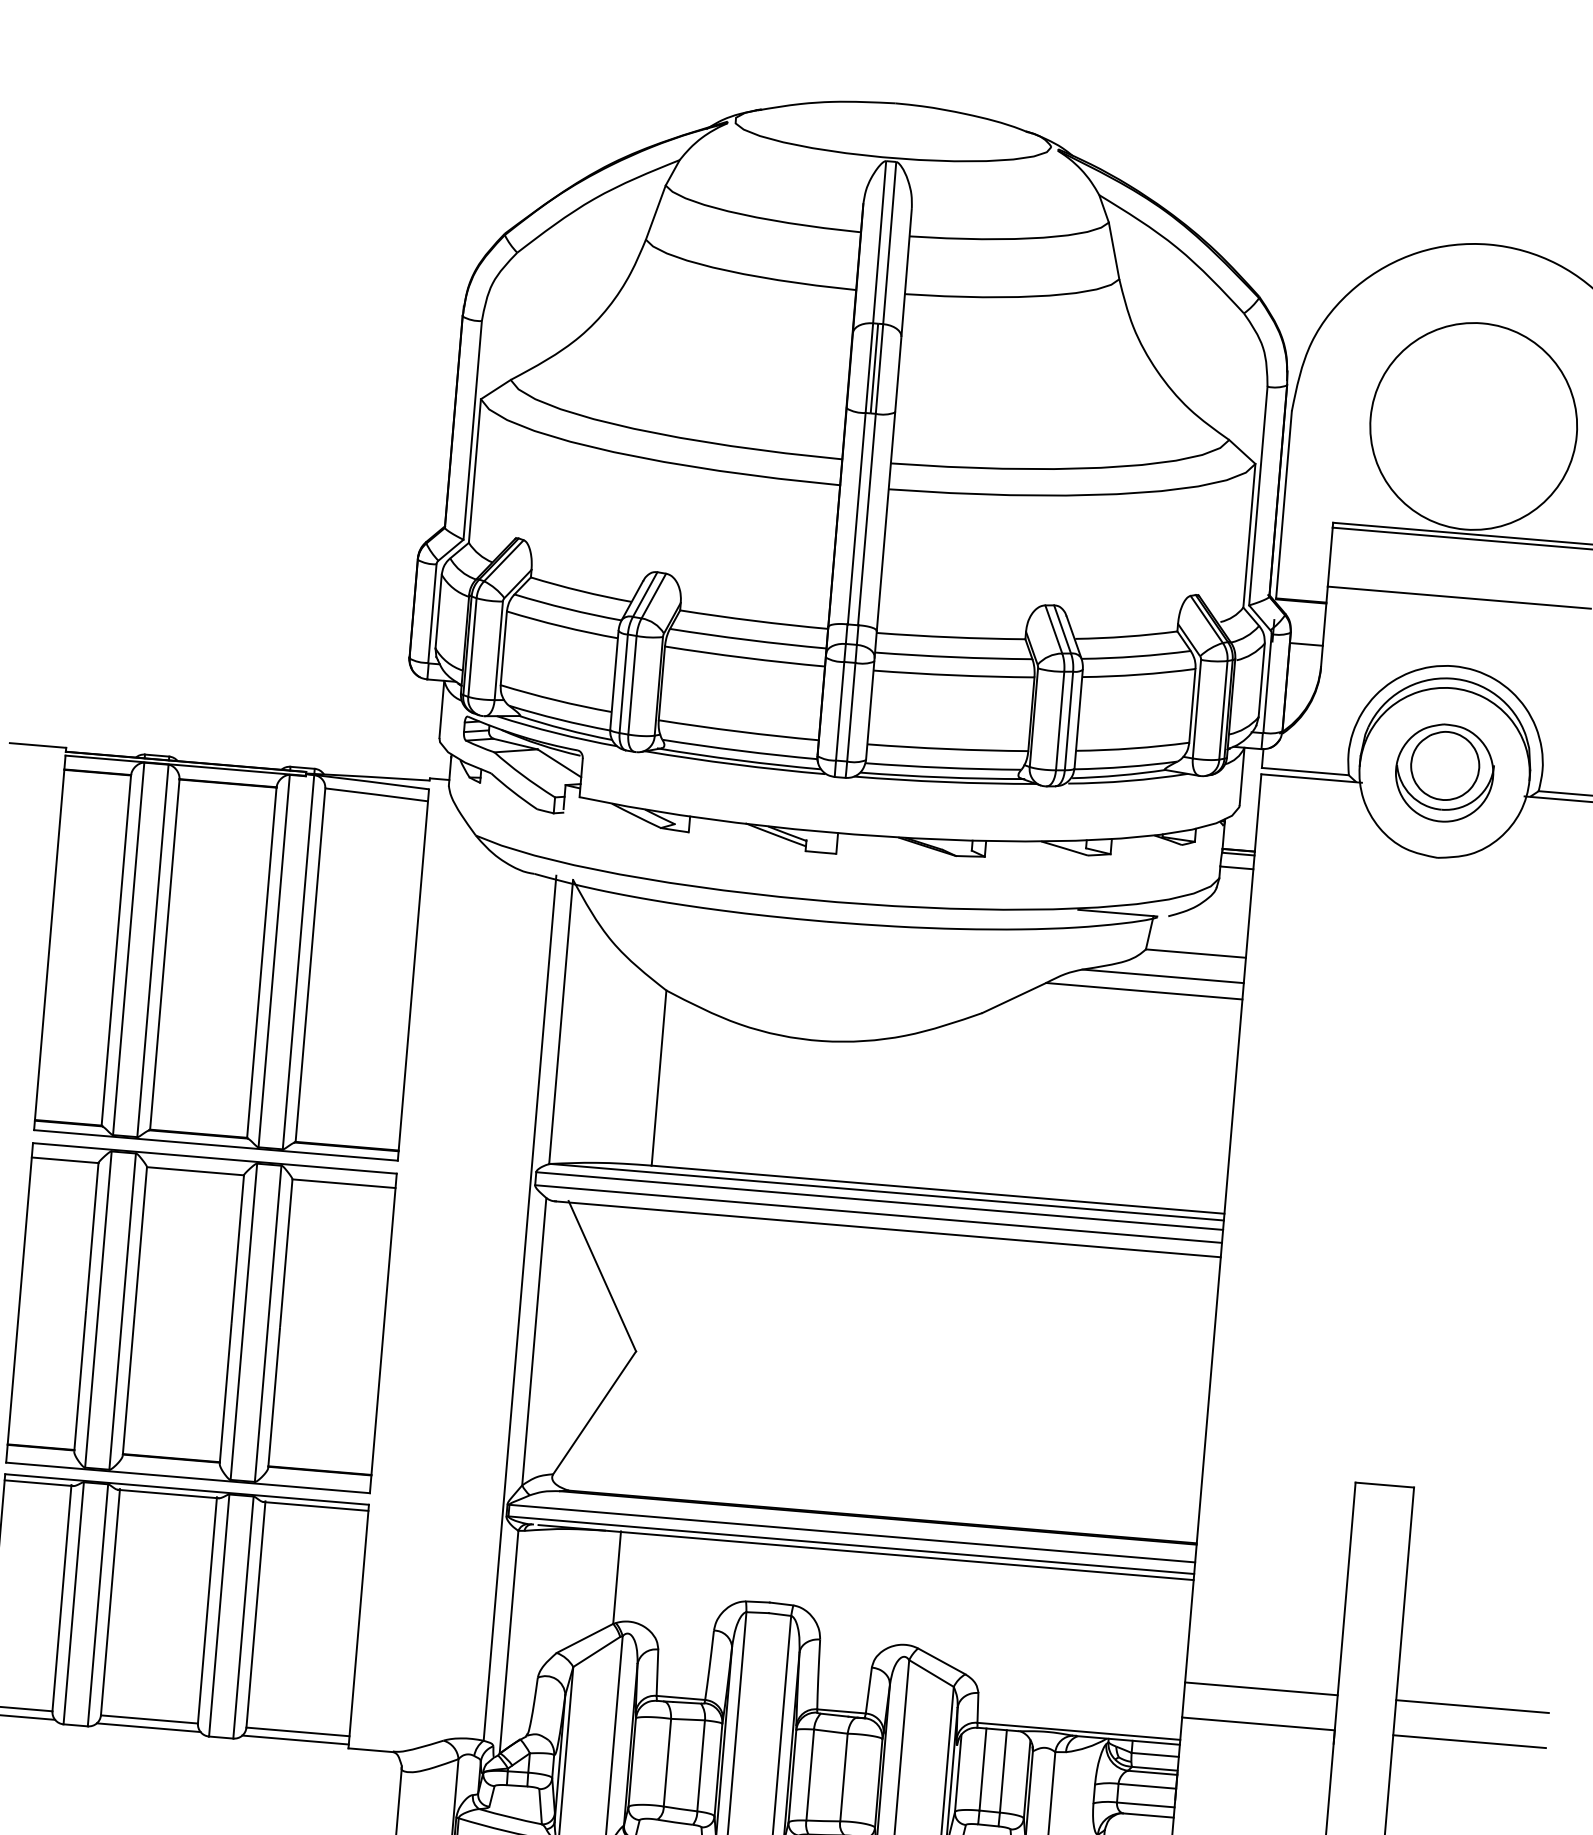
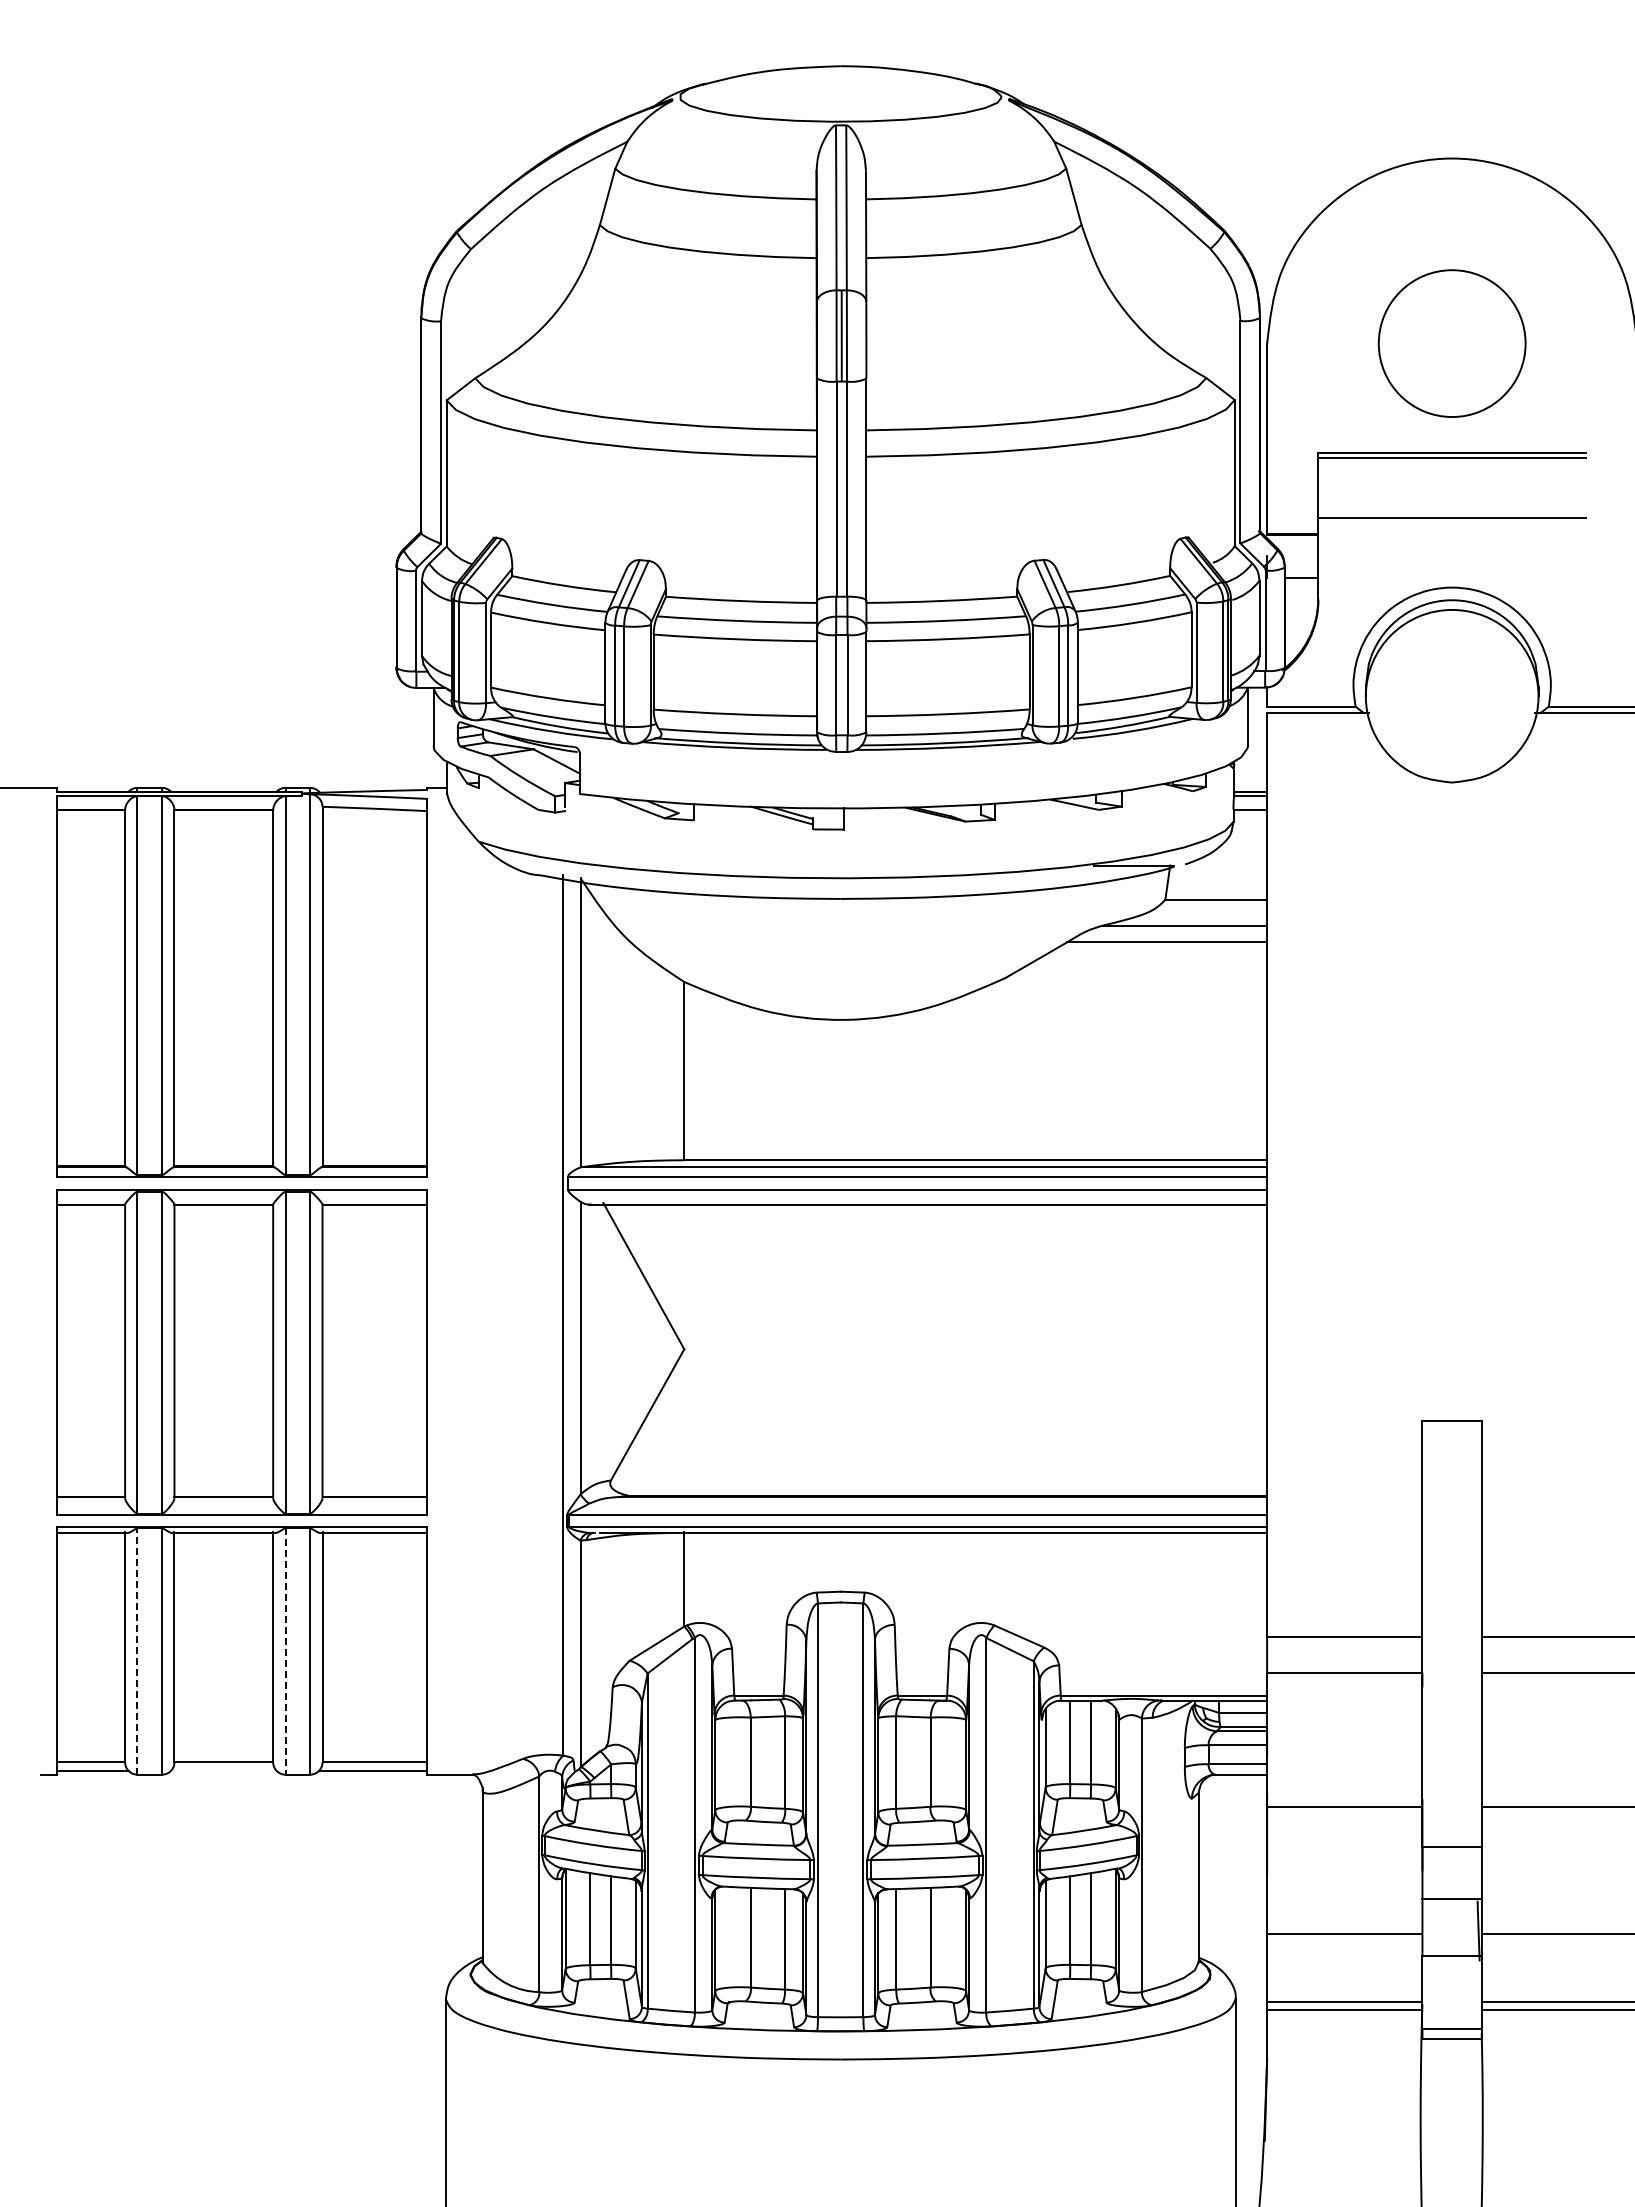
circle: (1474, 426) -> (1452, 343), size x0.7
part: (1444, 773) -> (1452, 696), removed
line: (73, 1603) -> (137, 1651), solid -> dashed
line: (219, 1616) -> (285, 1652), solid -> dashed
line: (148, 1727) -> (223, 1770), removed

